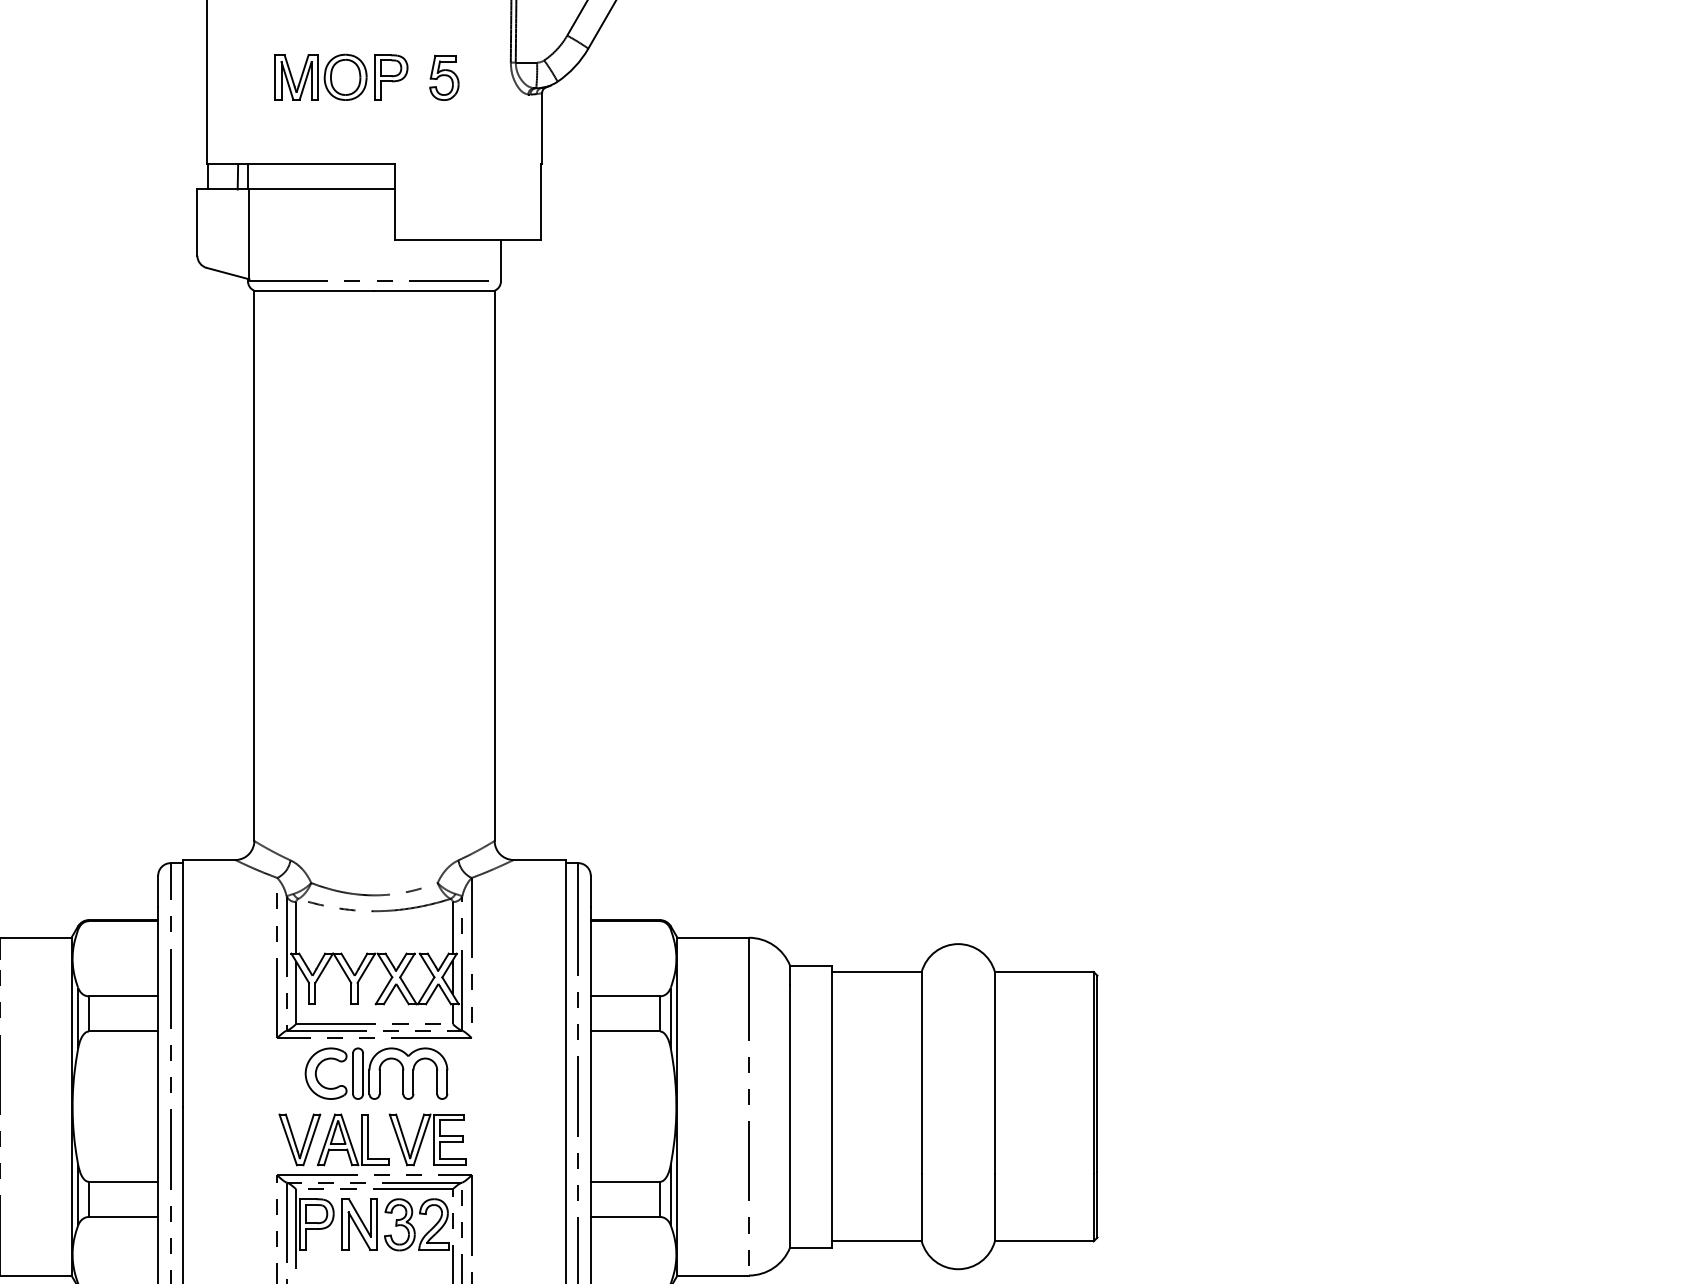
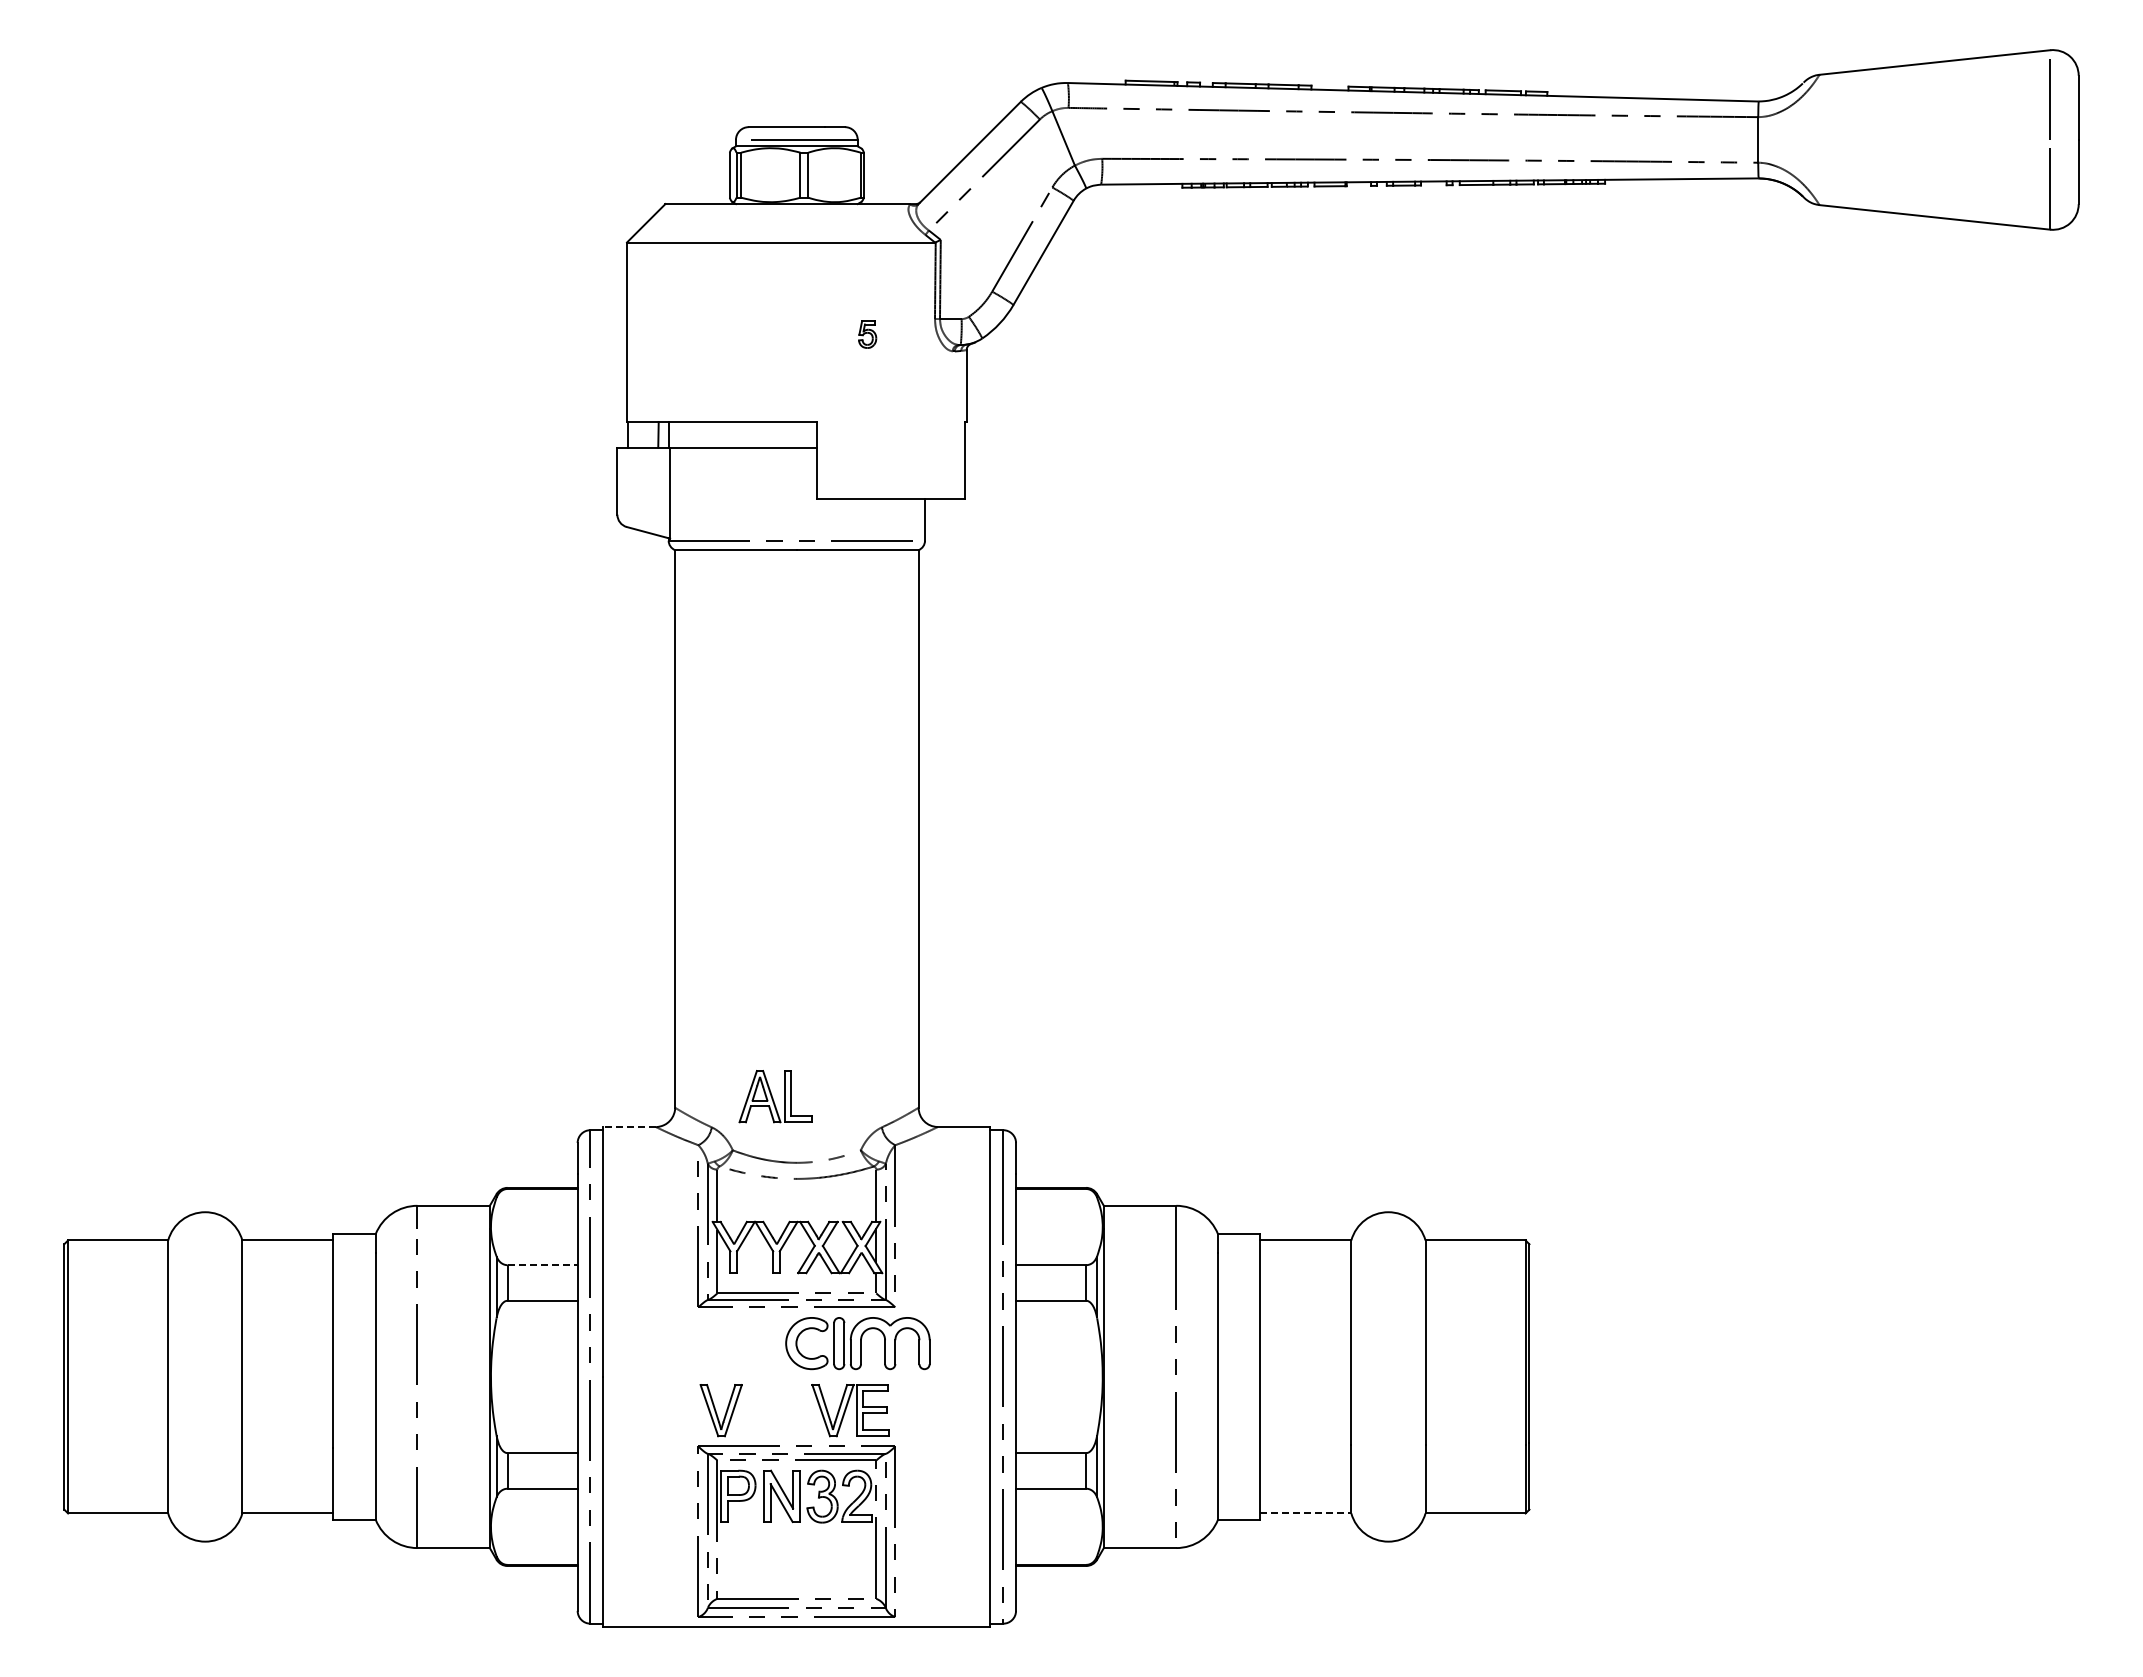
part: (341, 76) -> (763, 333), removed
part: (444, 77) -> (867, 334), size x0.6
line: (209, 859) -> (629, 1126), solid -> dashed
line: (124, 996) -> (543, 1265), solid -> dashed
part: (376, 1073) -> (857, 1343), moved
part: (353, 1139) -> (775, 1096), moved
line: (876, 1241) -> (1305, 1513), solid -> dashed

